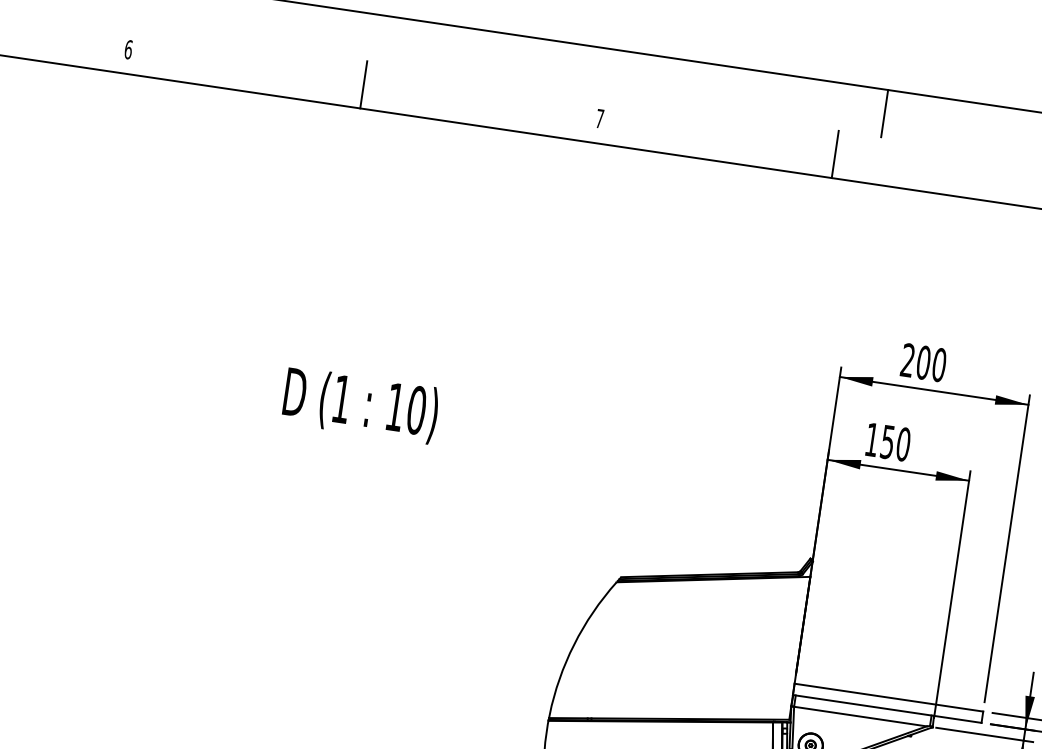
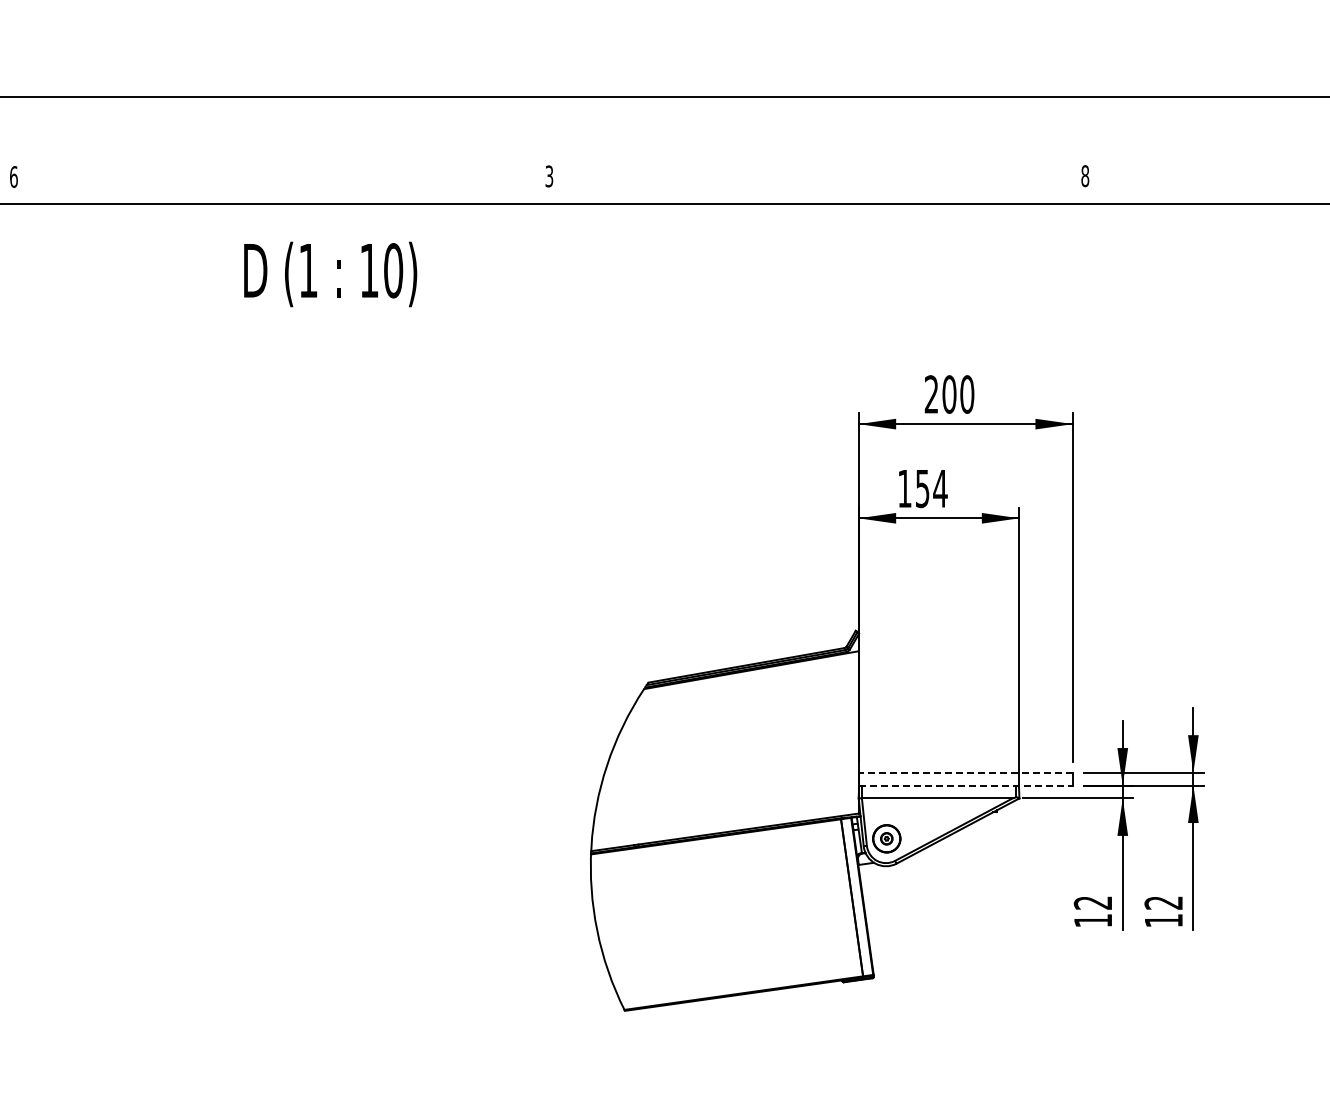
line: (364, 84) -> (281, 177), removed
line: (884, 113) -> (865, 123), removed
text: (600, 118) -> (549, 176), 7 -> 3
line: (834, 154) -> (816, 177), removed
text: (360, 405) -> (330, 274), moved
text: (903, 444) -> (940, 488), 150 -> 154
line: (888, 697) -> (965, 772), solid -> dashed
line: (887, 709) -> (966, 785), solid -> dashed

